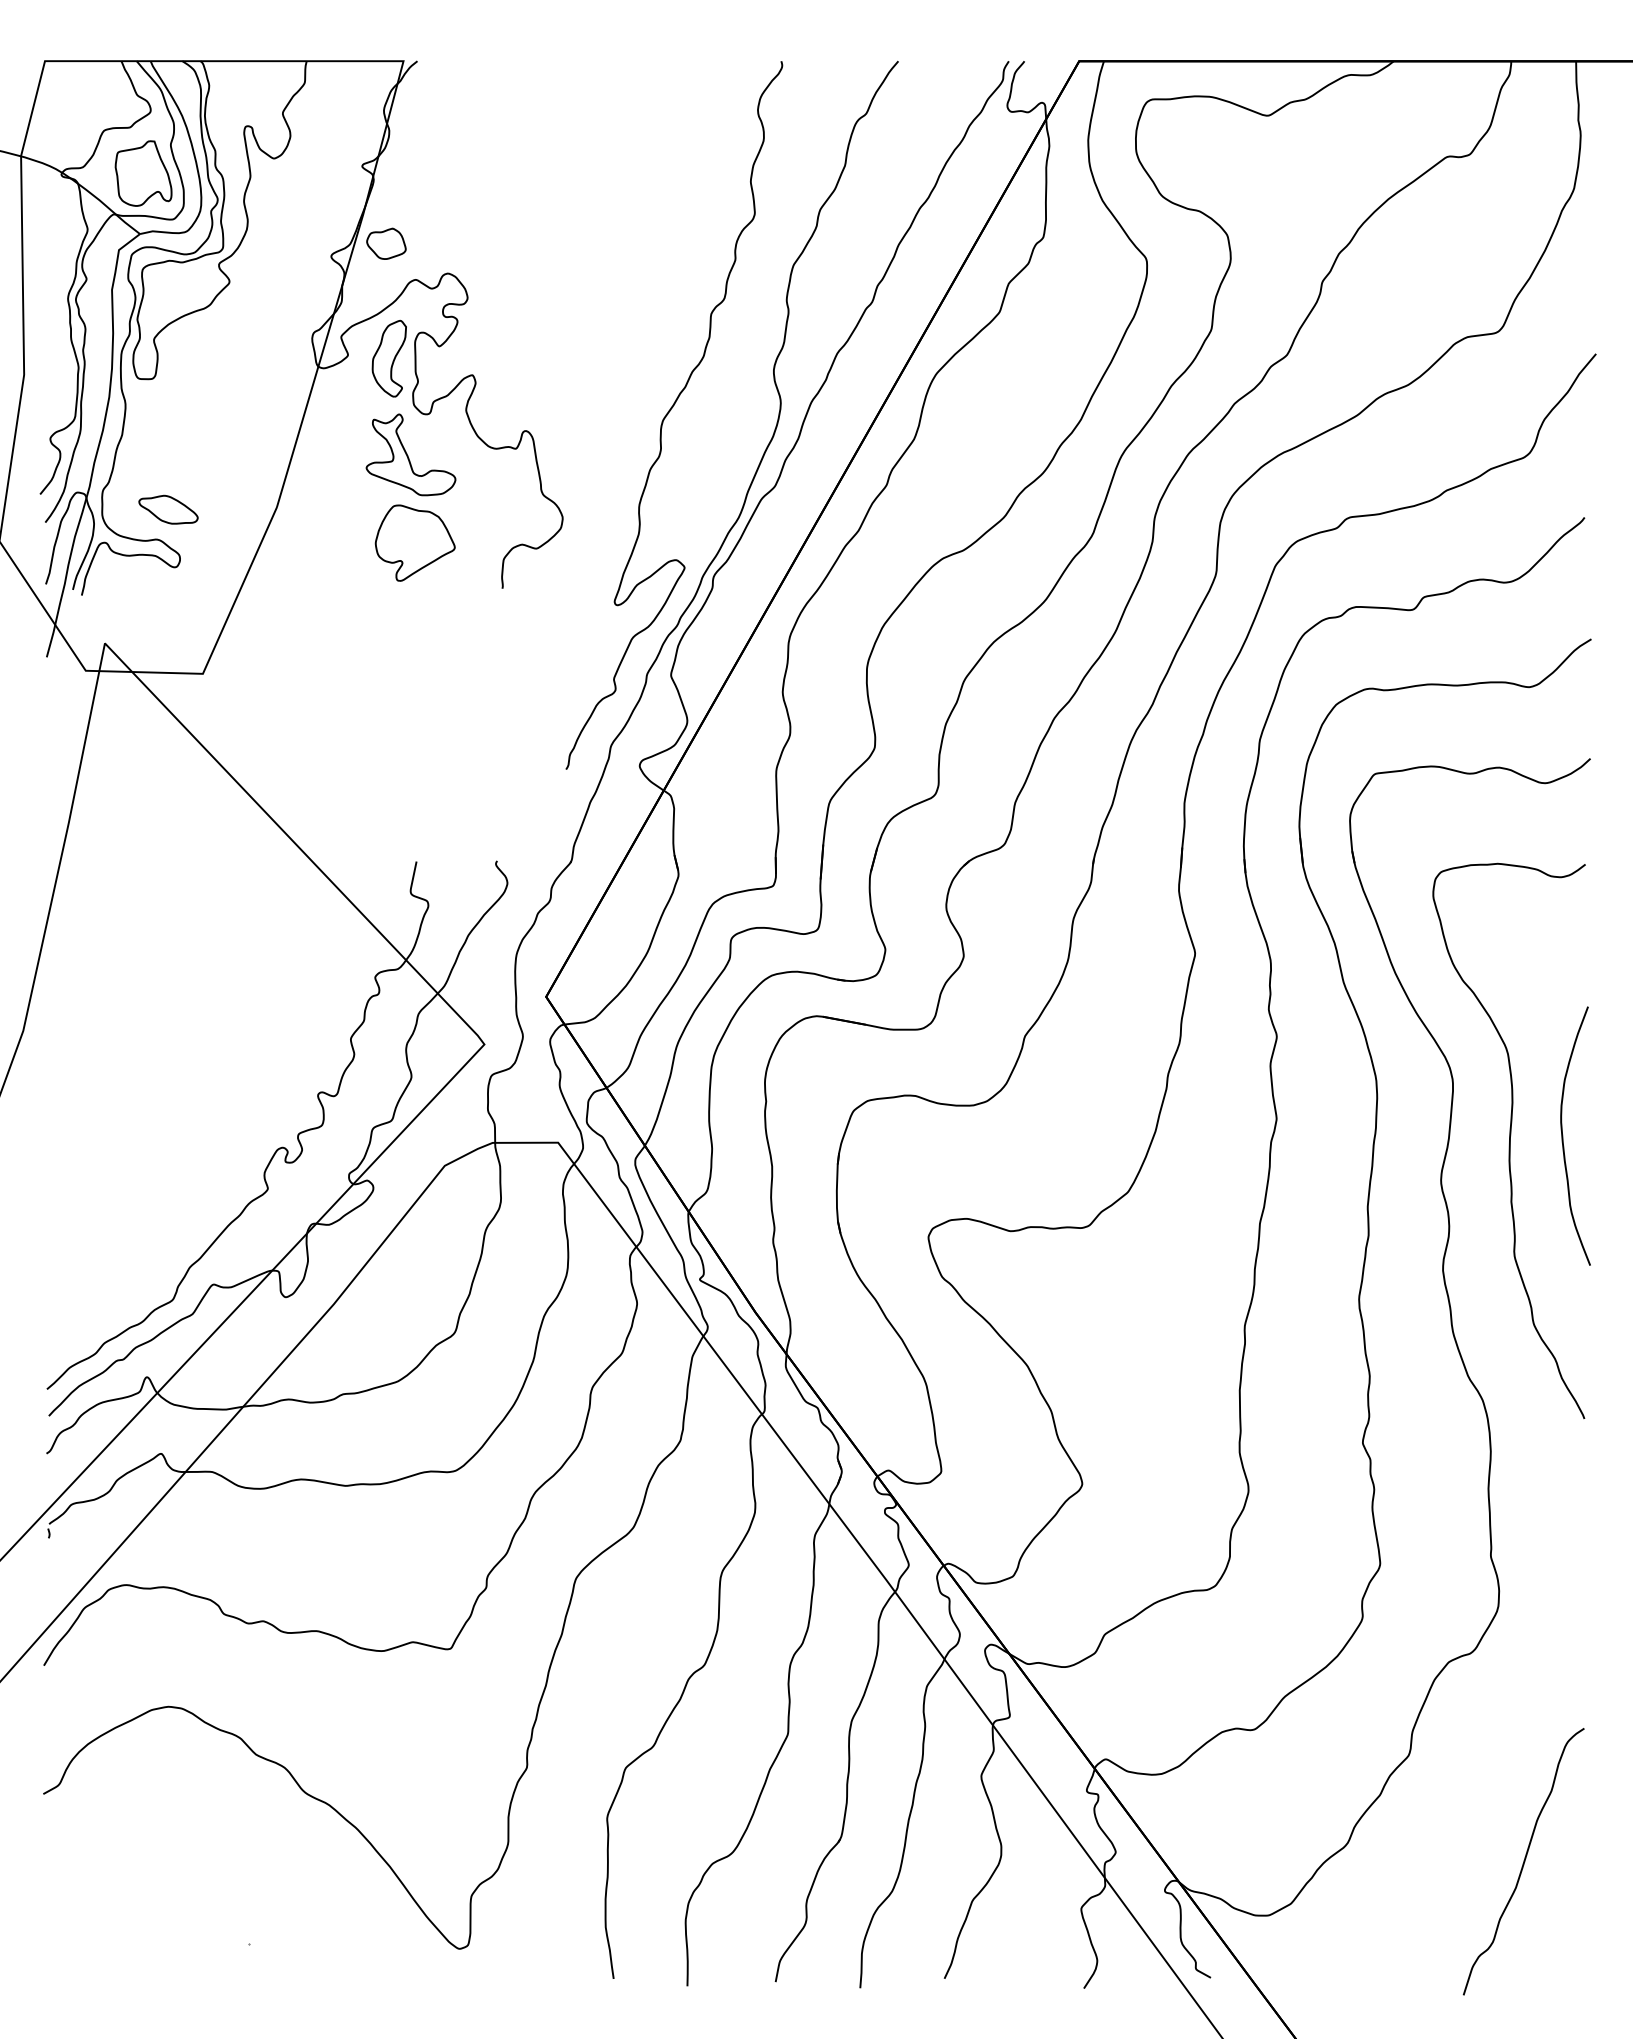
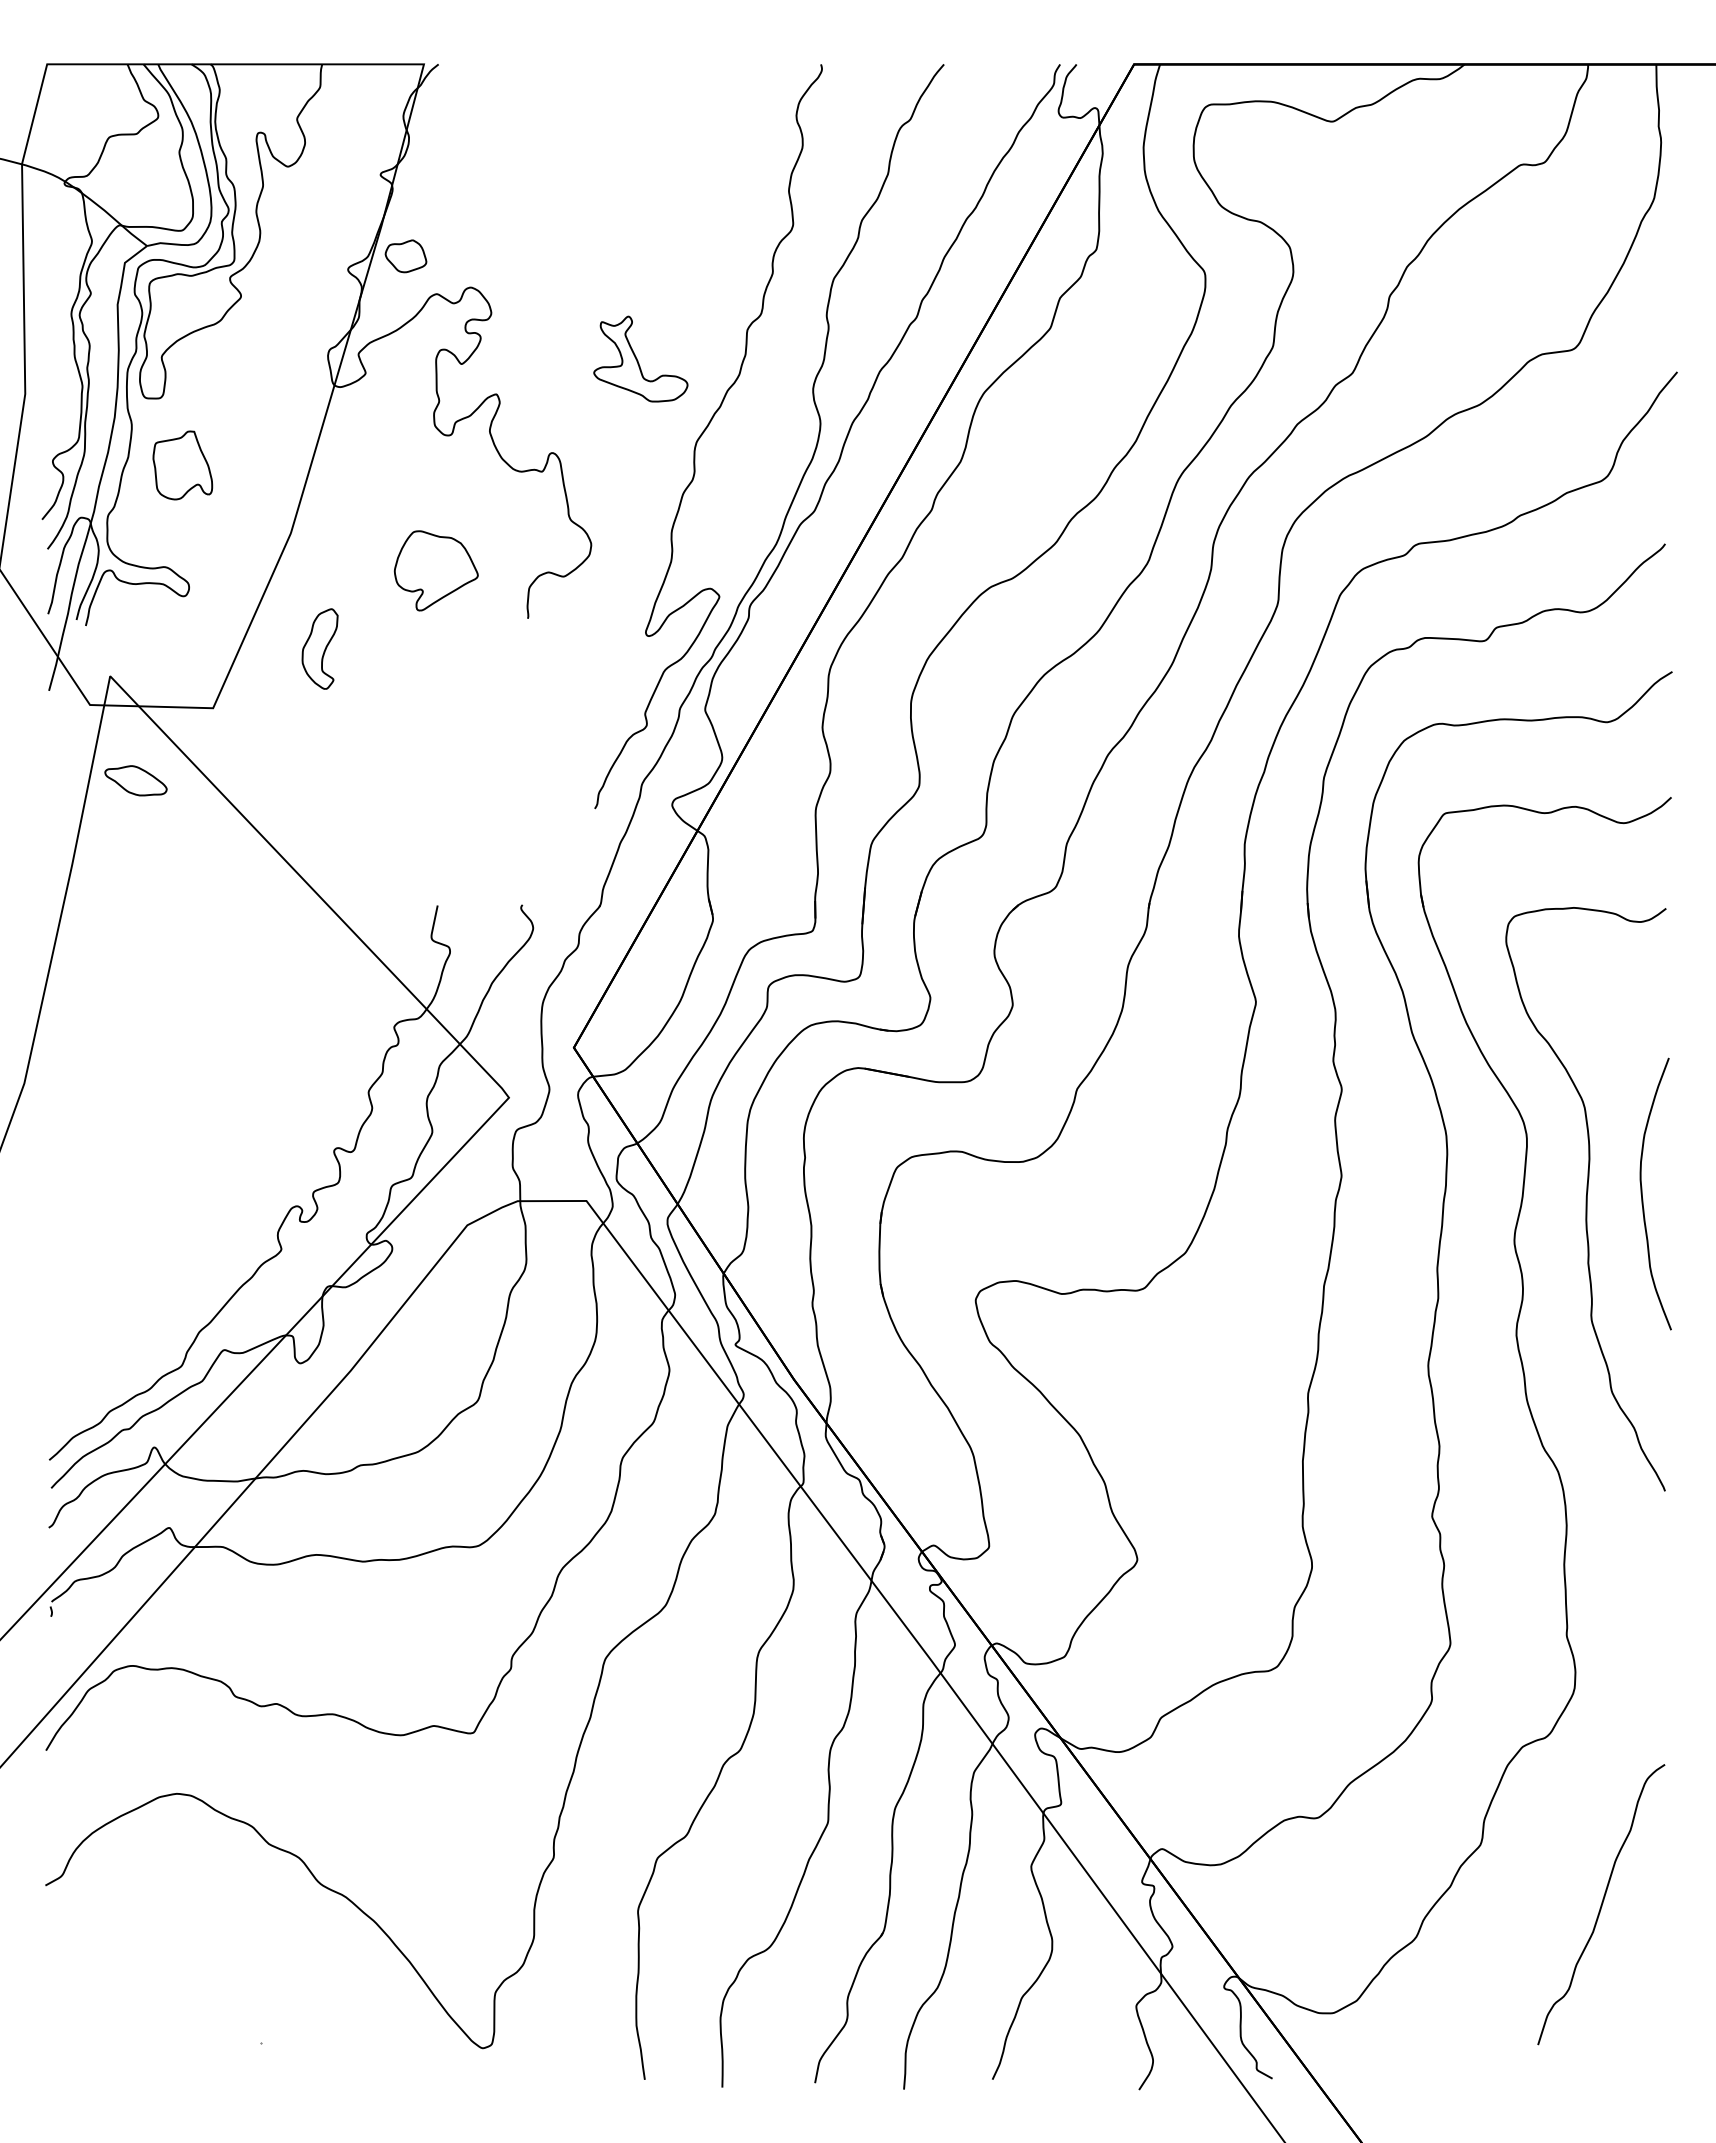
part: (143, 173) -> (182, 465), moved
part: (388, 358) -> (319, 648), moved
part: (410, 454) -> (640, 358), moved
part: (168, 509) -> (135, 780), moved
curve: (1523, 1861) -> (1601, 1904), moved

